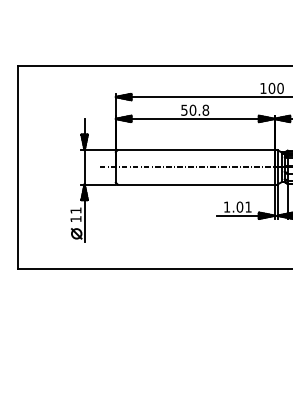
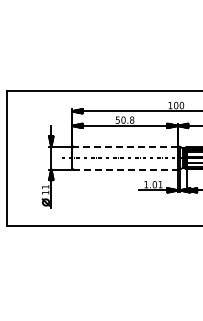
line: (195, 149) -> (125, 146), solid -> dashed
line: (197, 184) -> (126, 169), solid -> dashed

